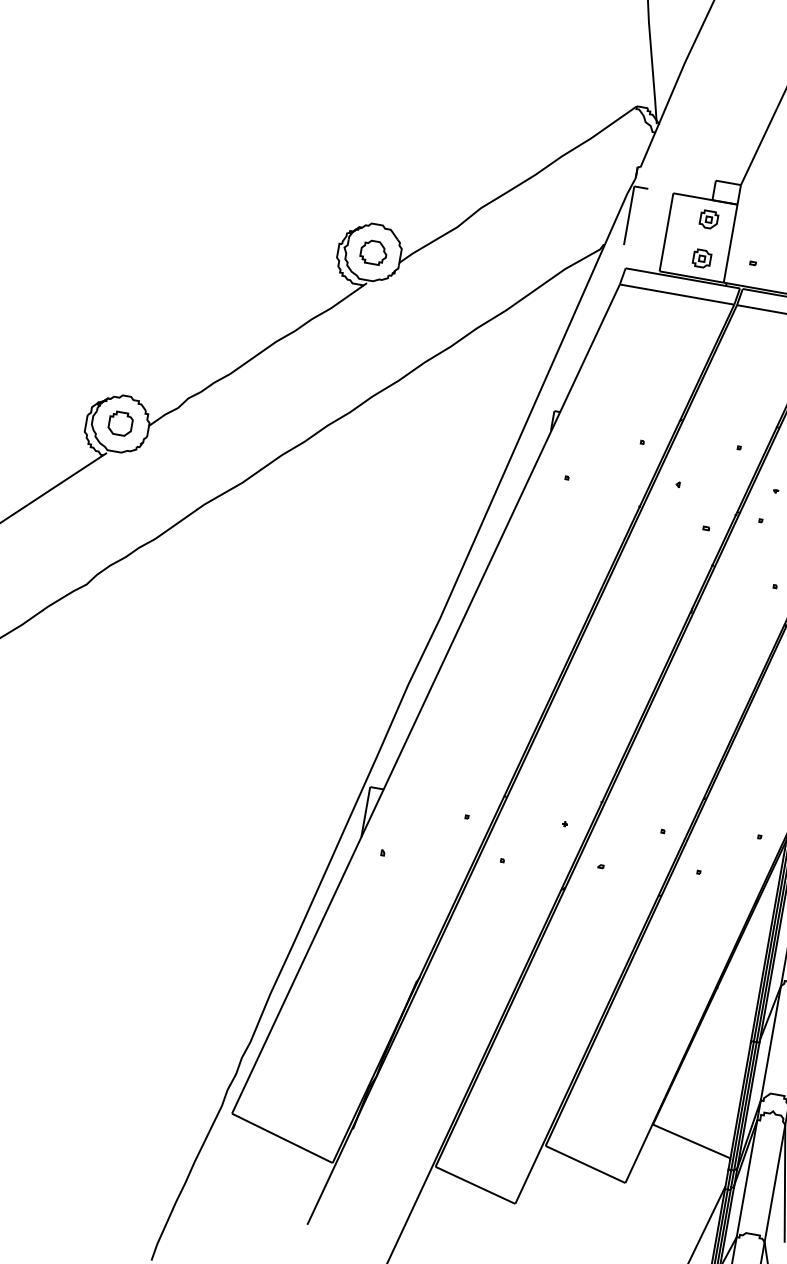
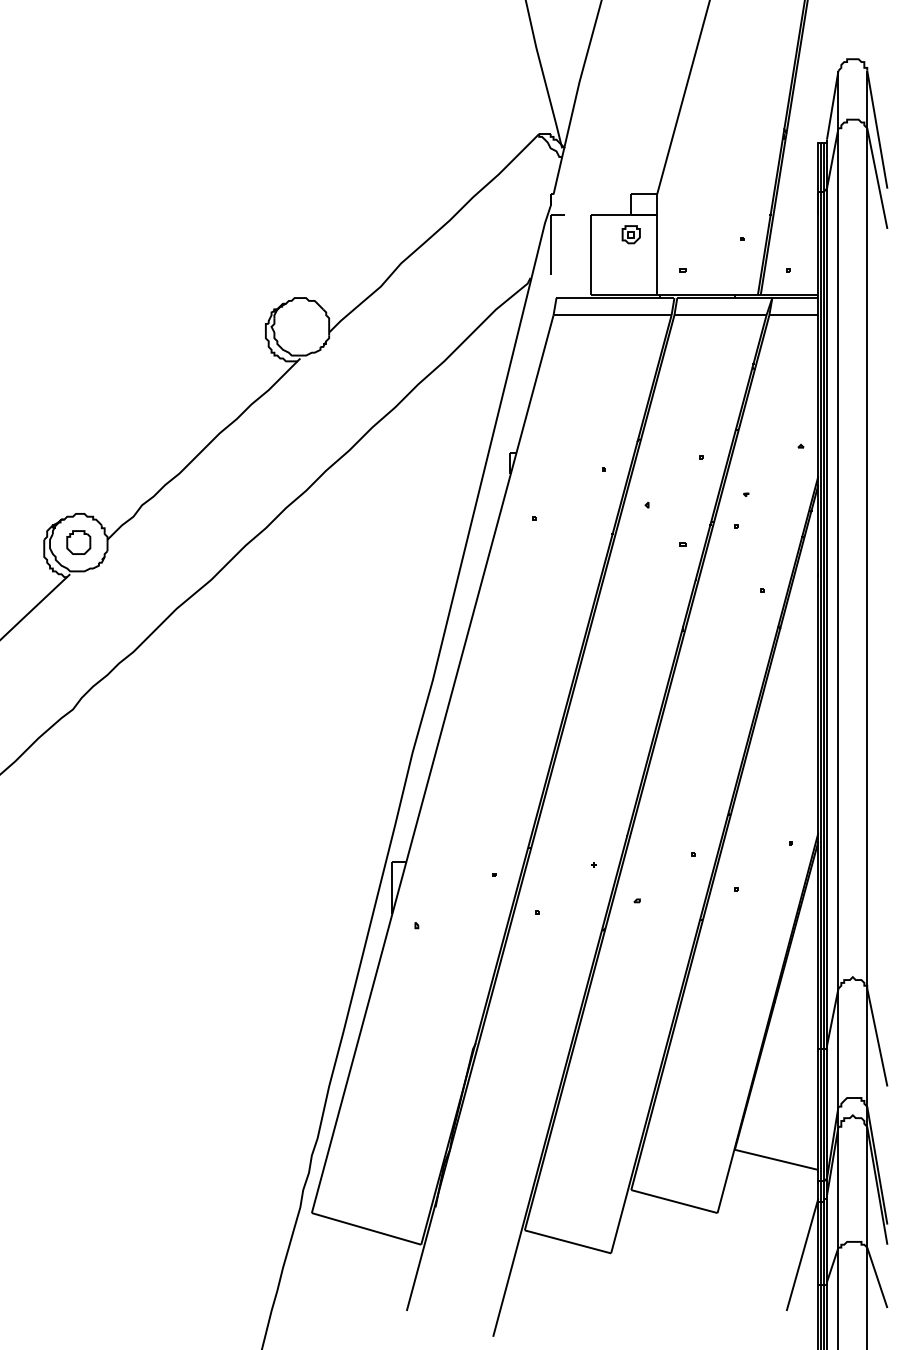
part: (373, 252) -> (301, 326), removed
part: (701, 258) -> (630, 274), removed

